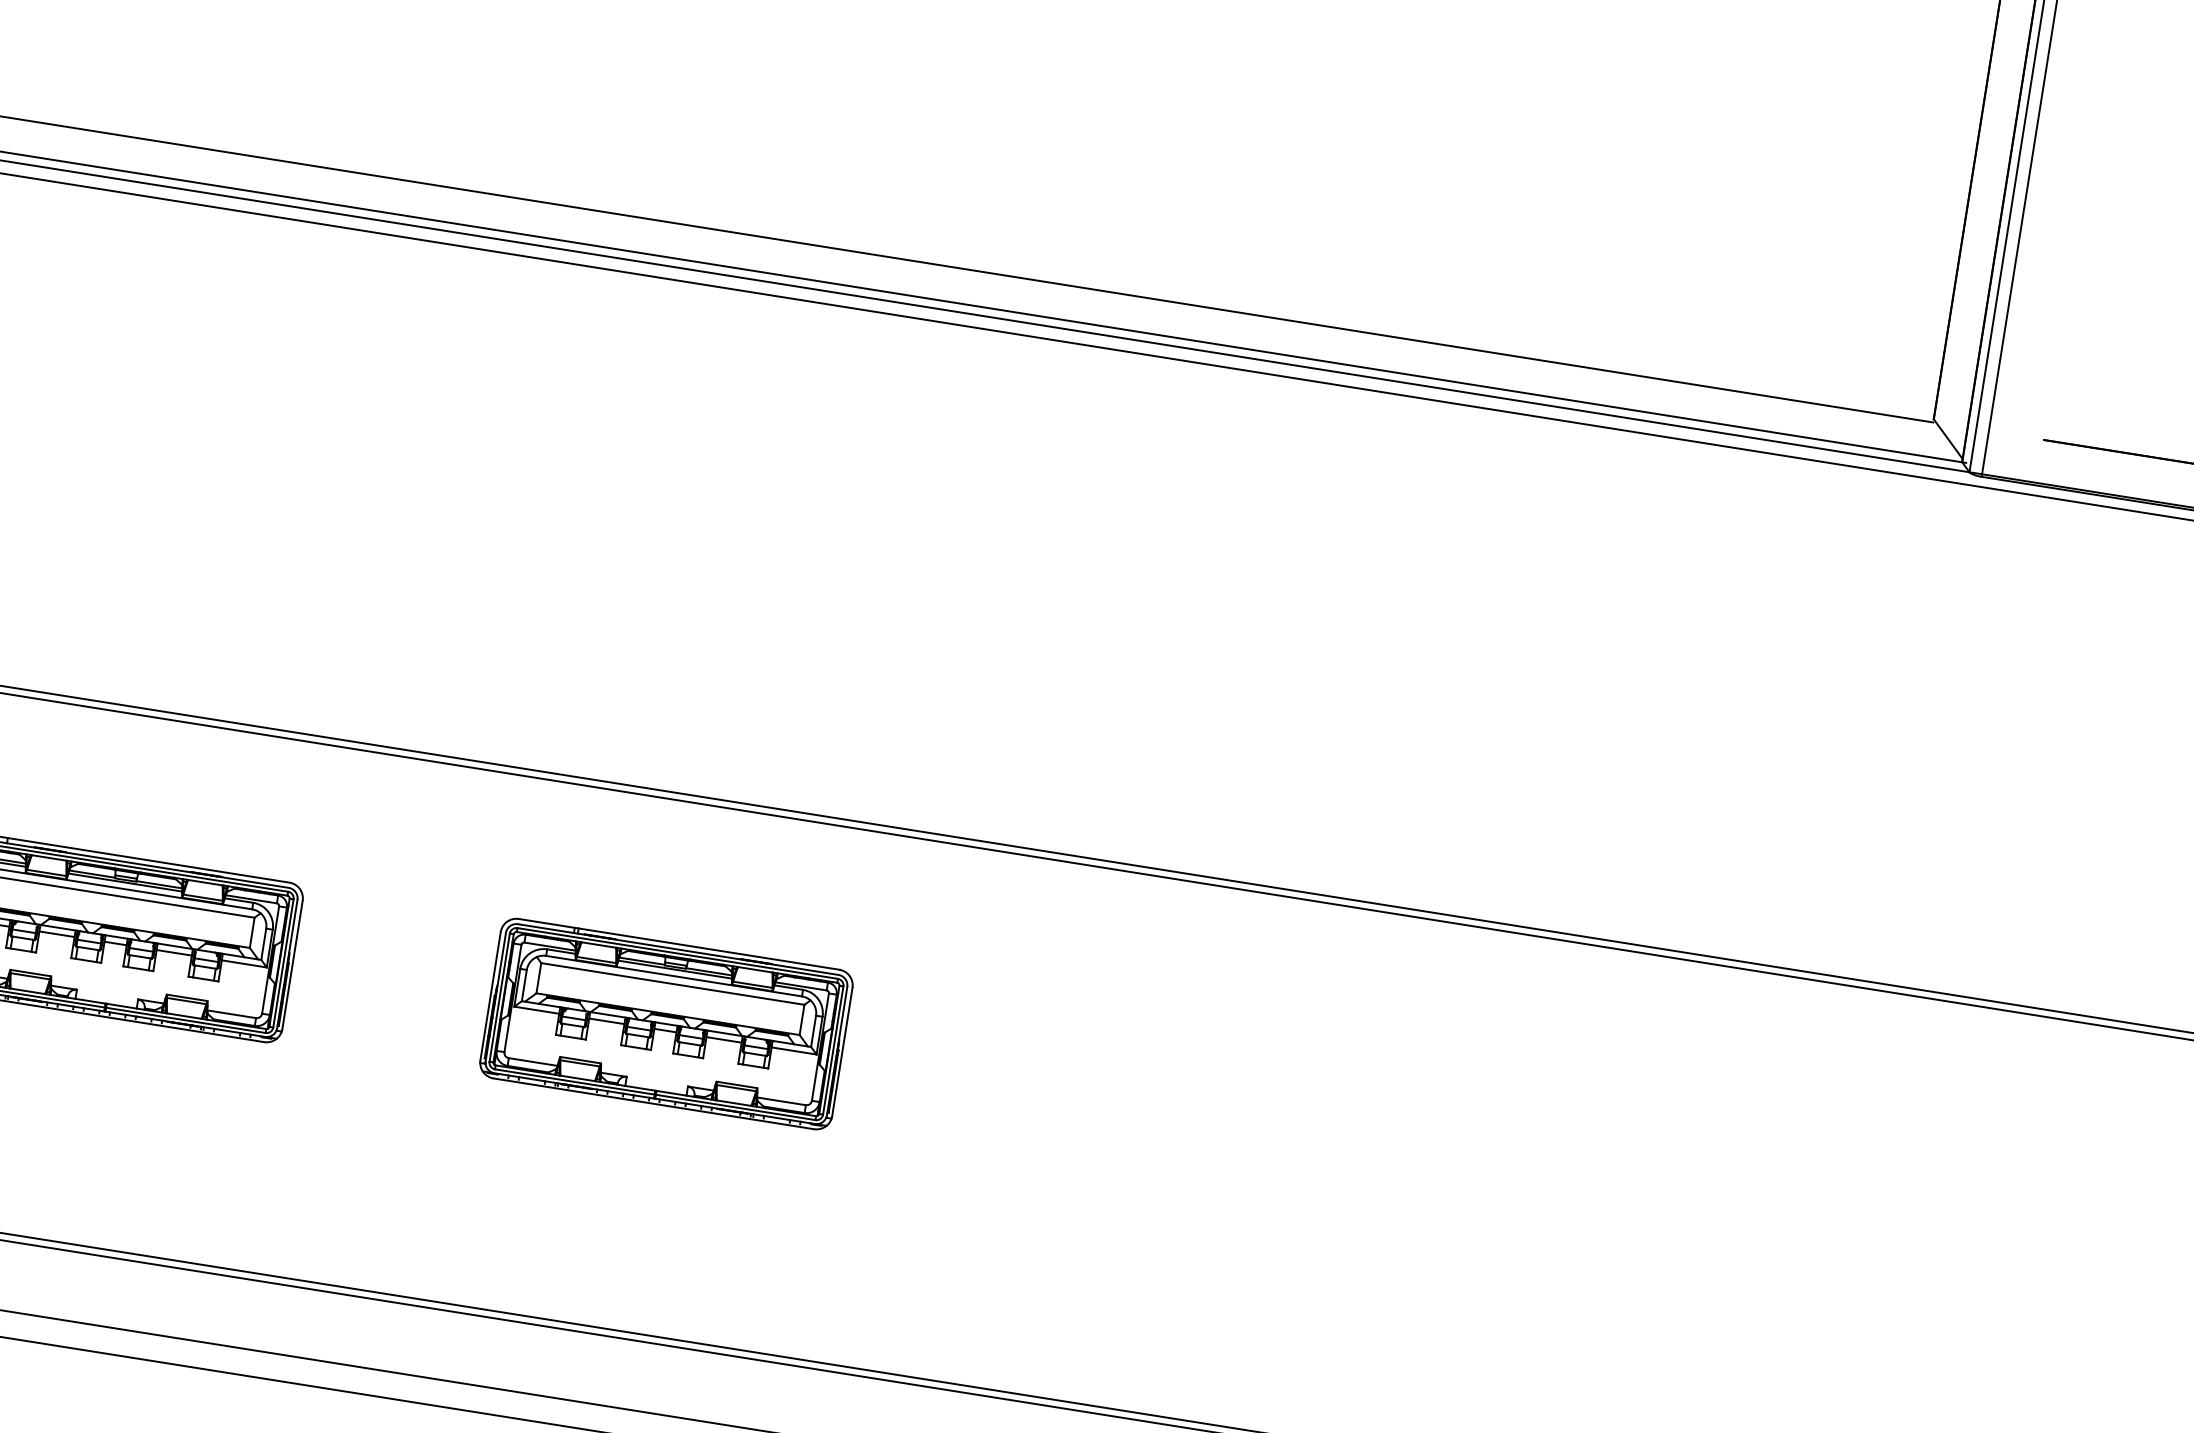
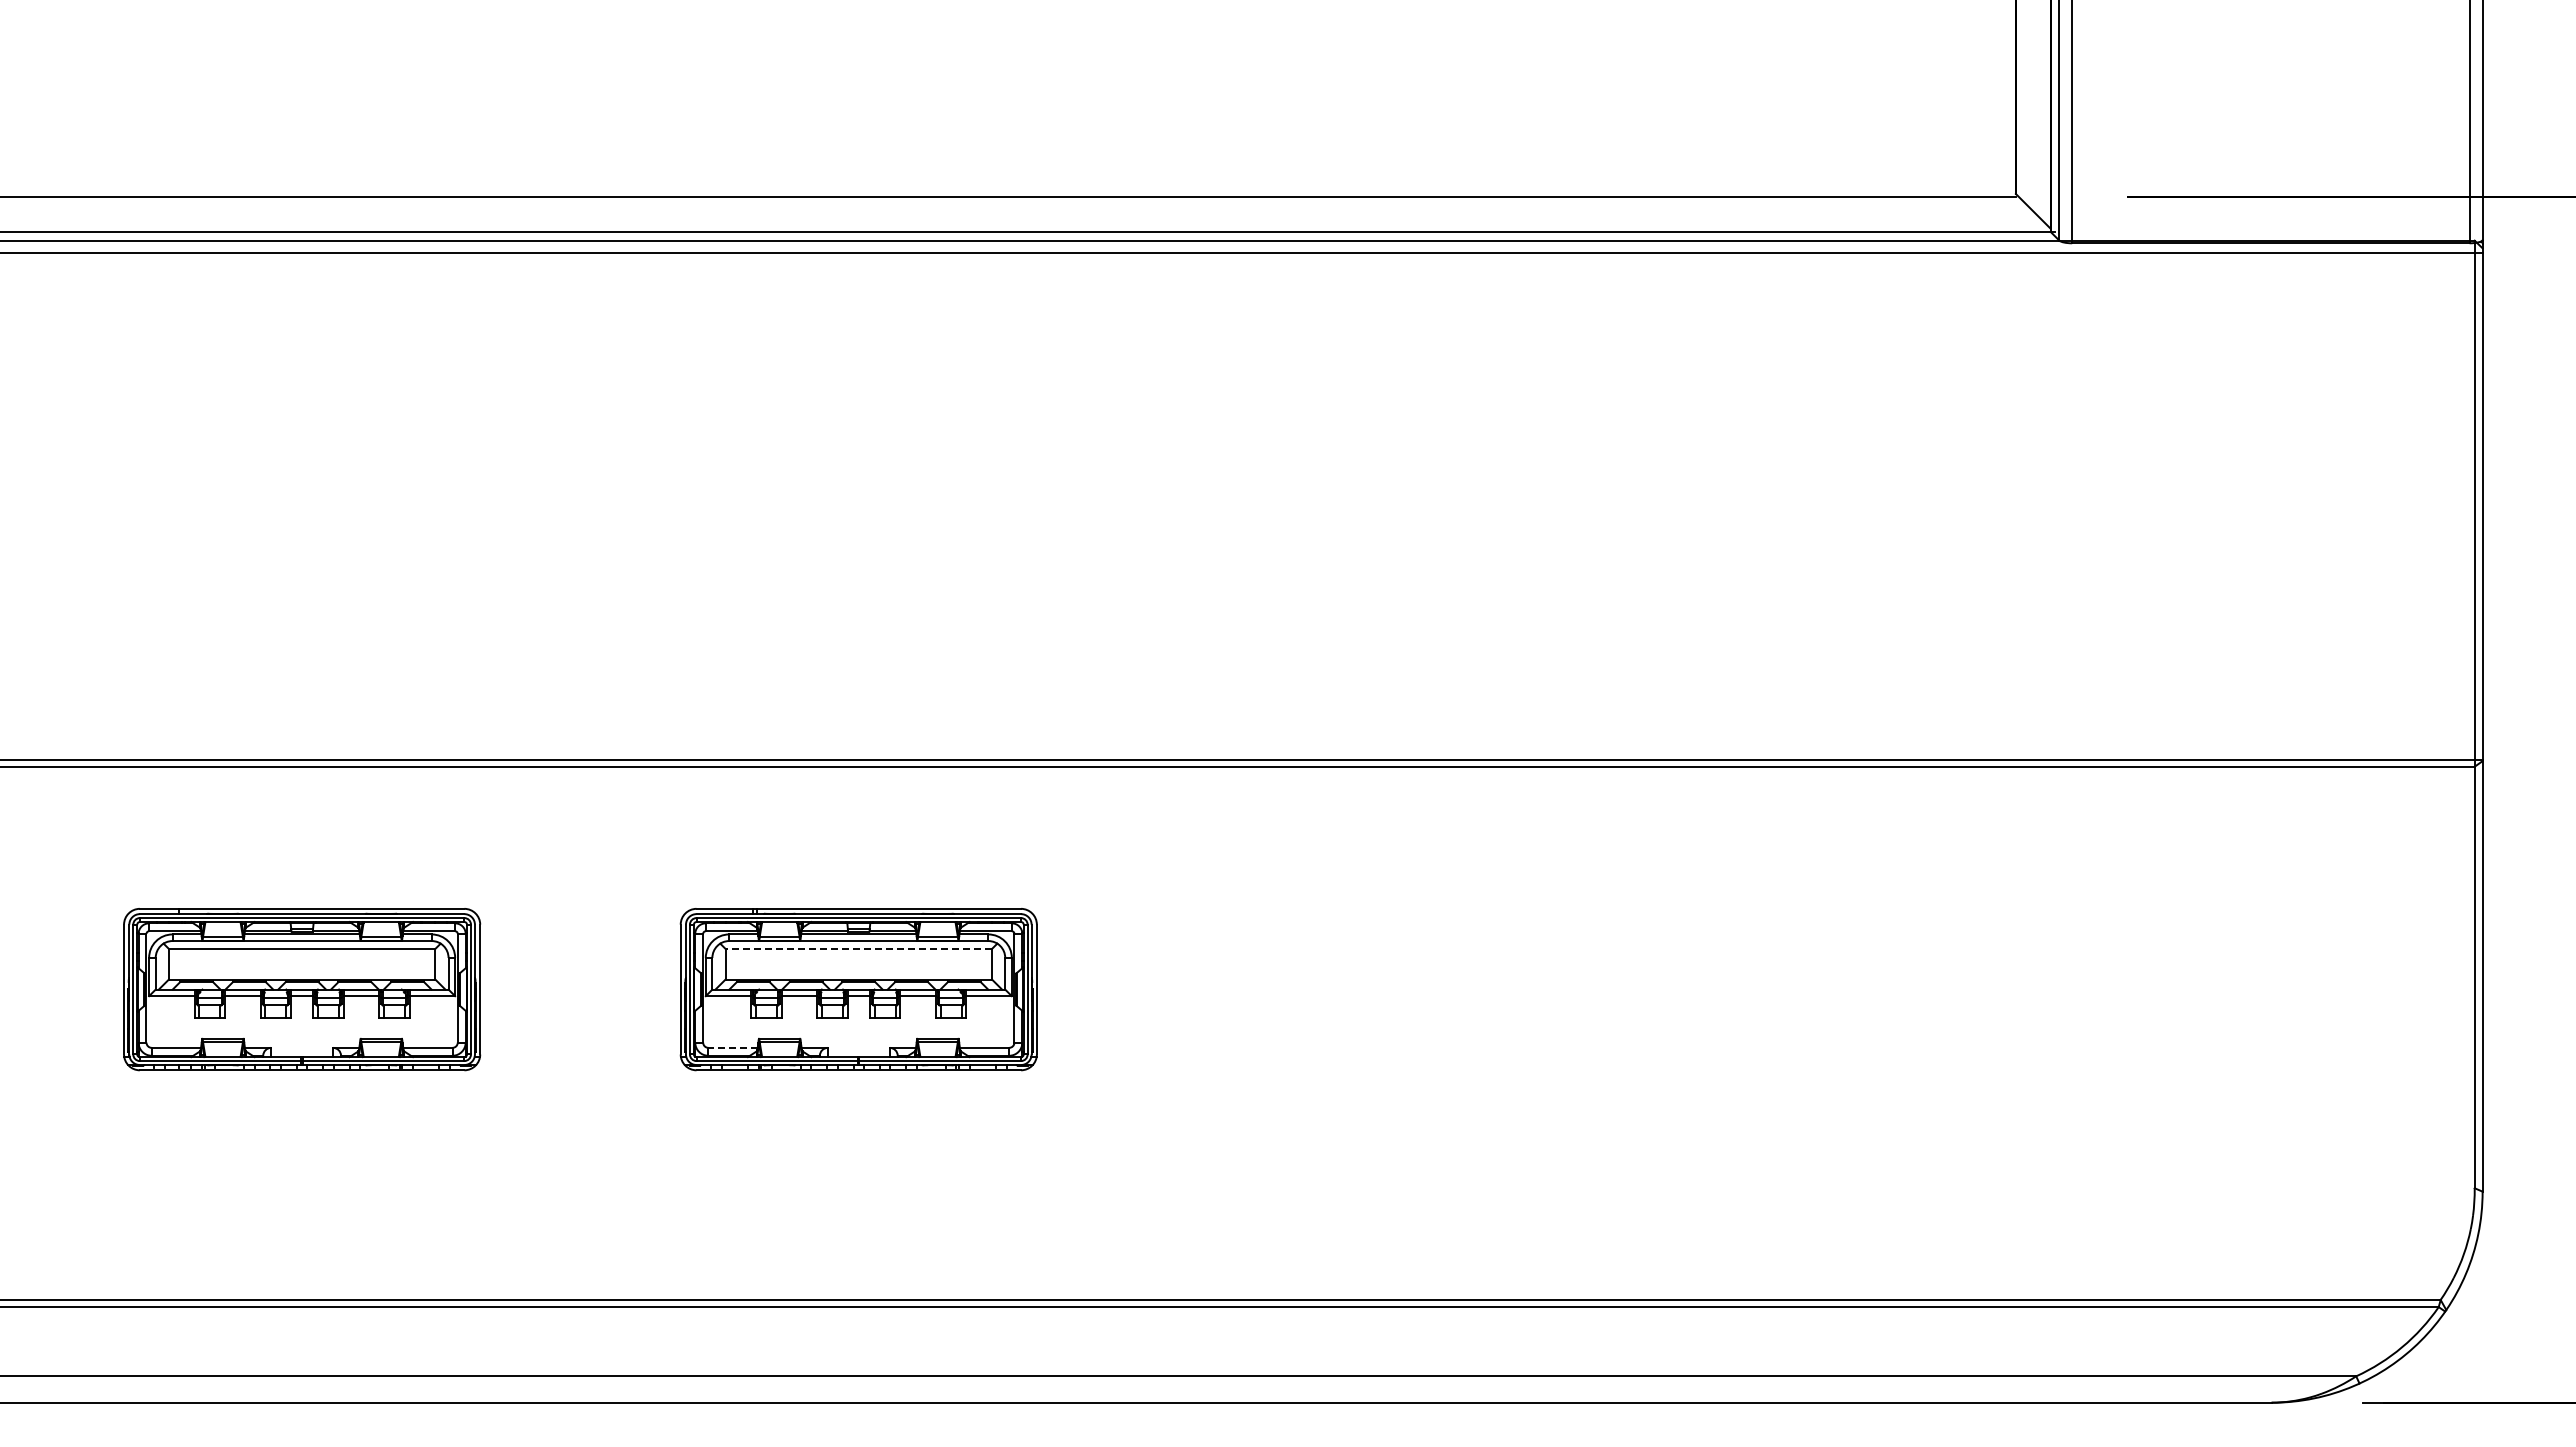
line: (672, 983) -> (858, 948), solid -> dashed
line: (533, 1061) -> (733, 1047), solid -> dashed

